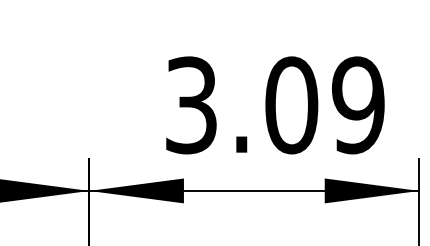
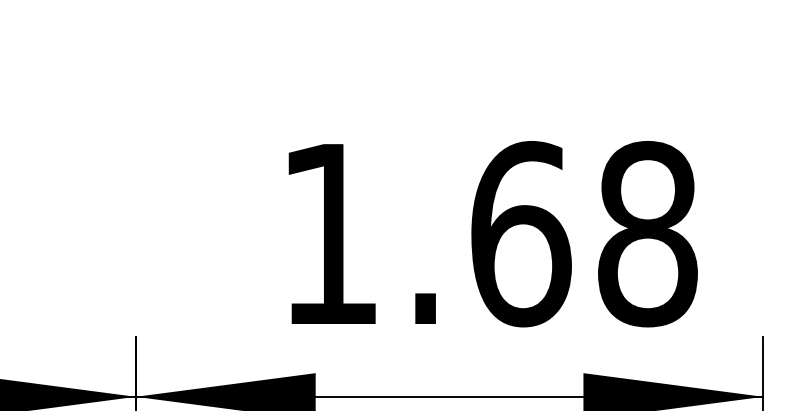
text: (275, 105) -> (489, 234), 3.09 -> 1.68

